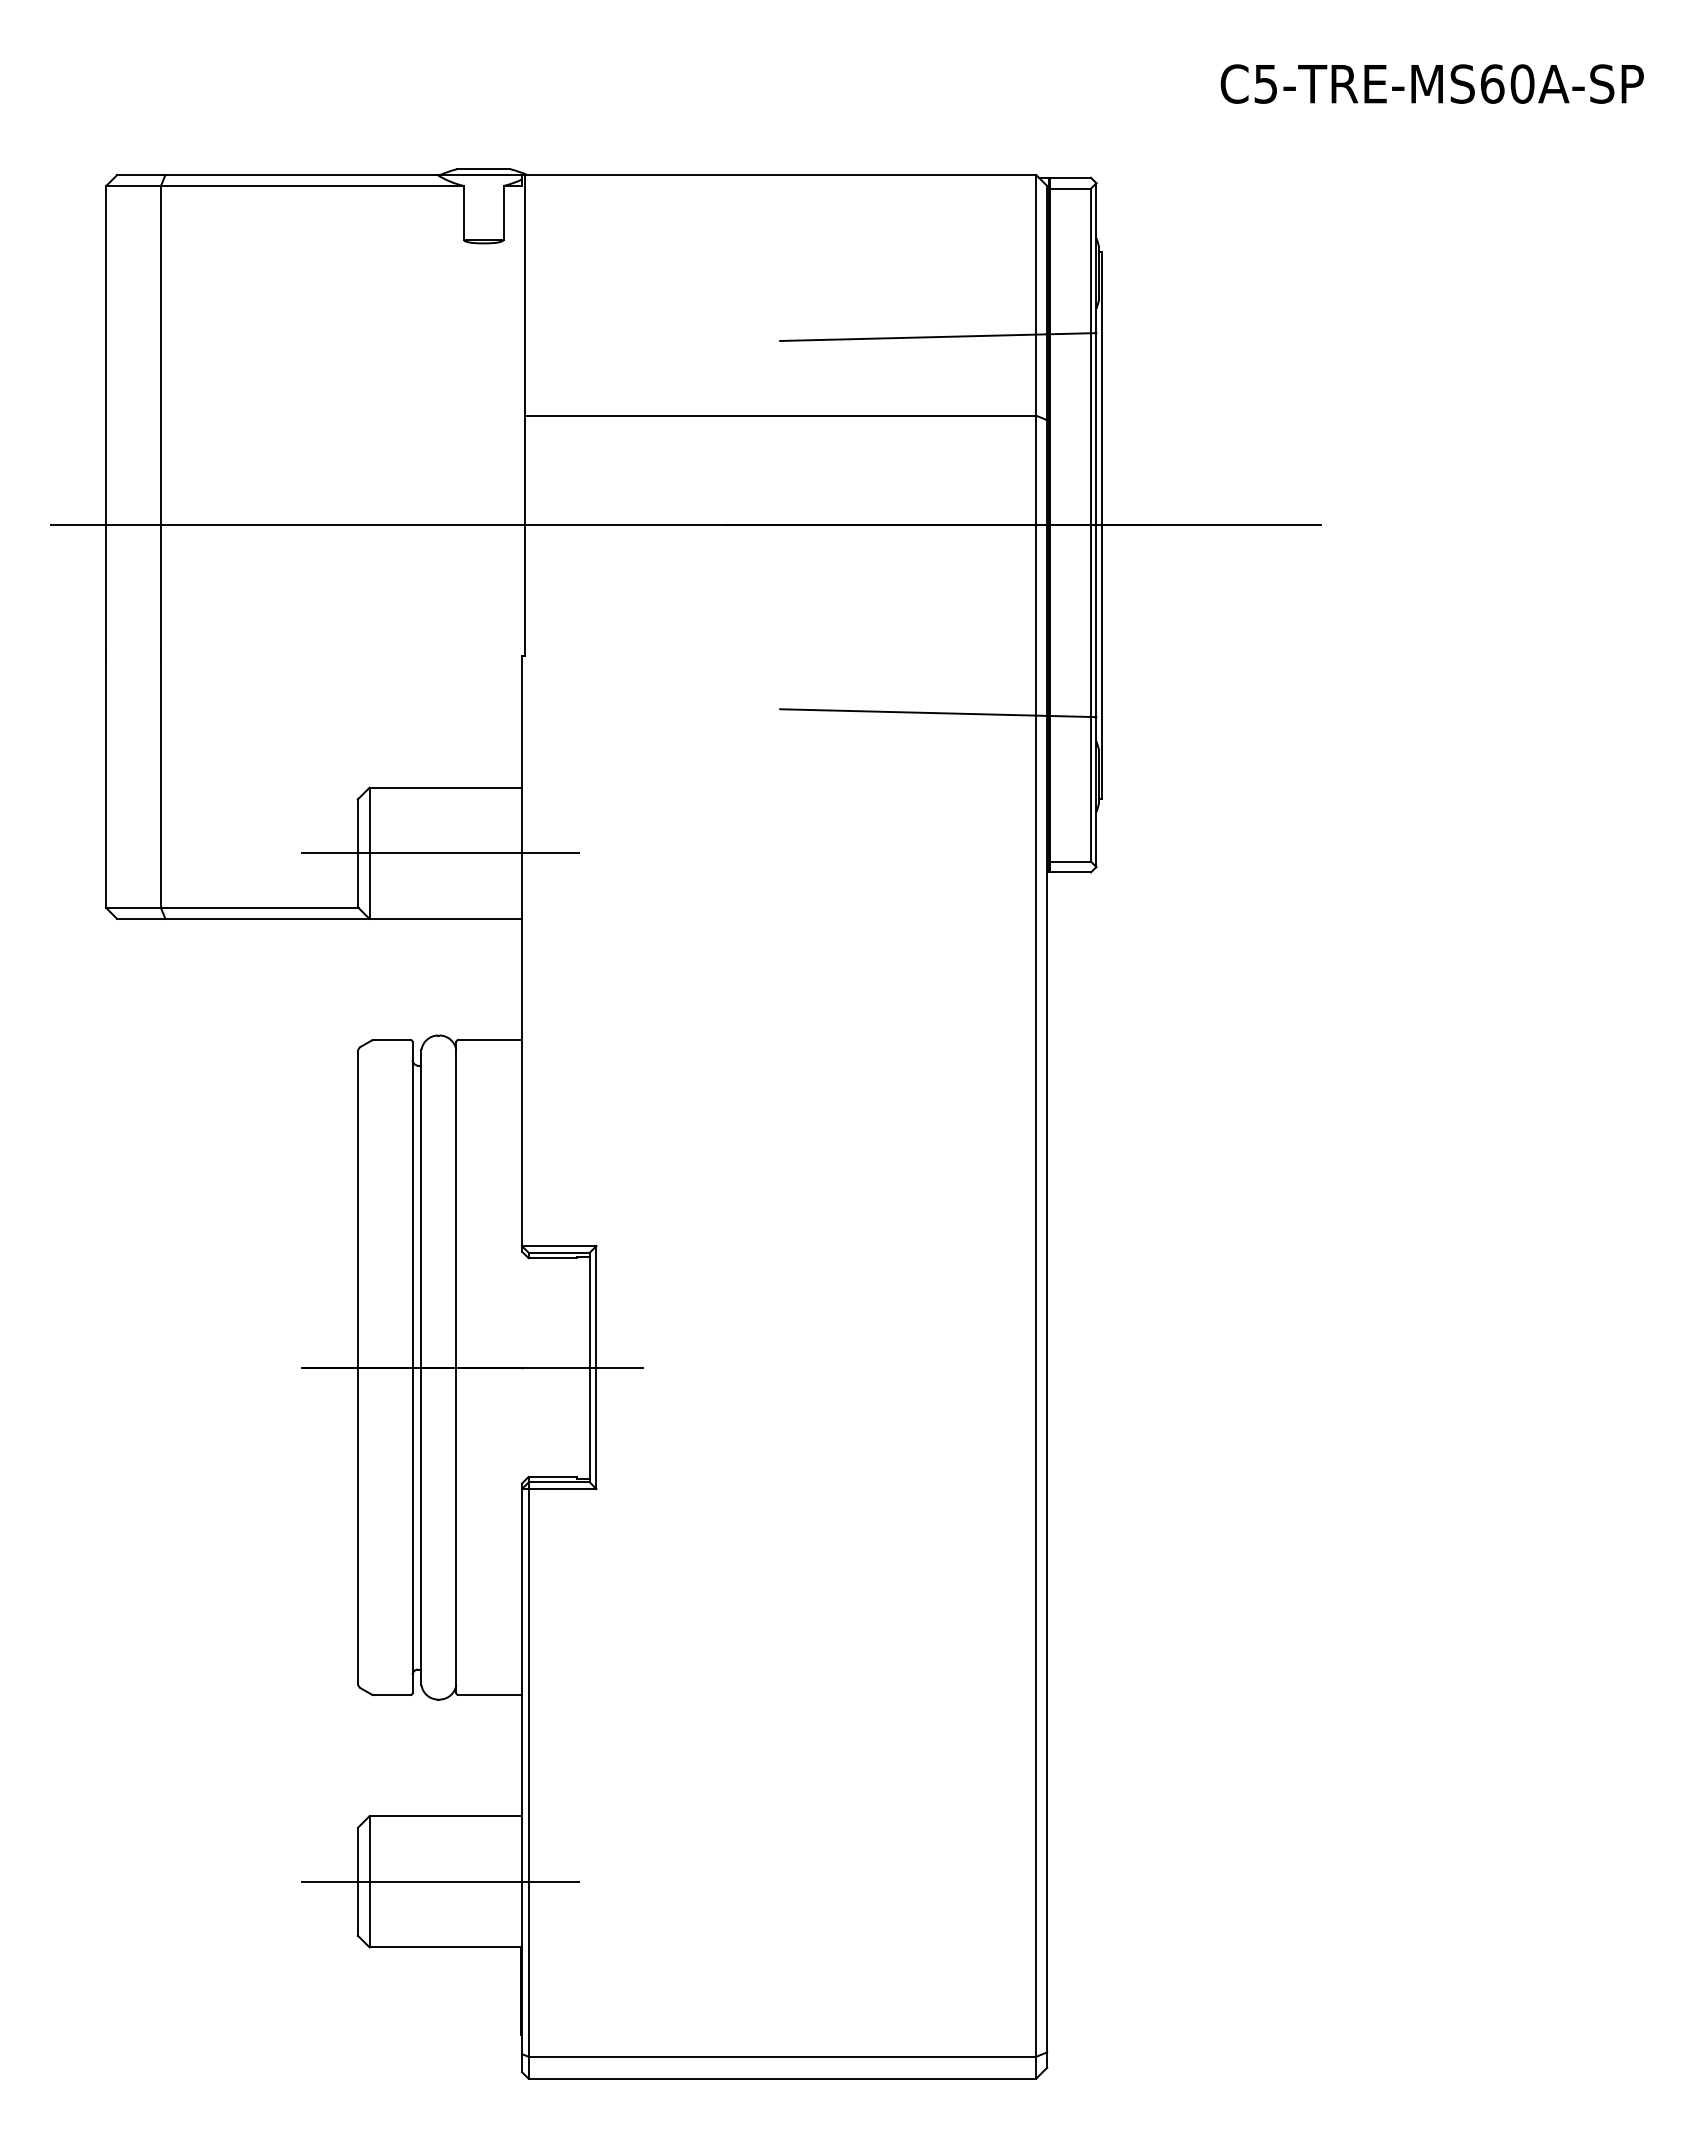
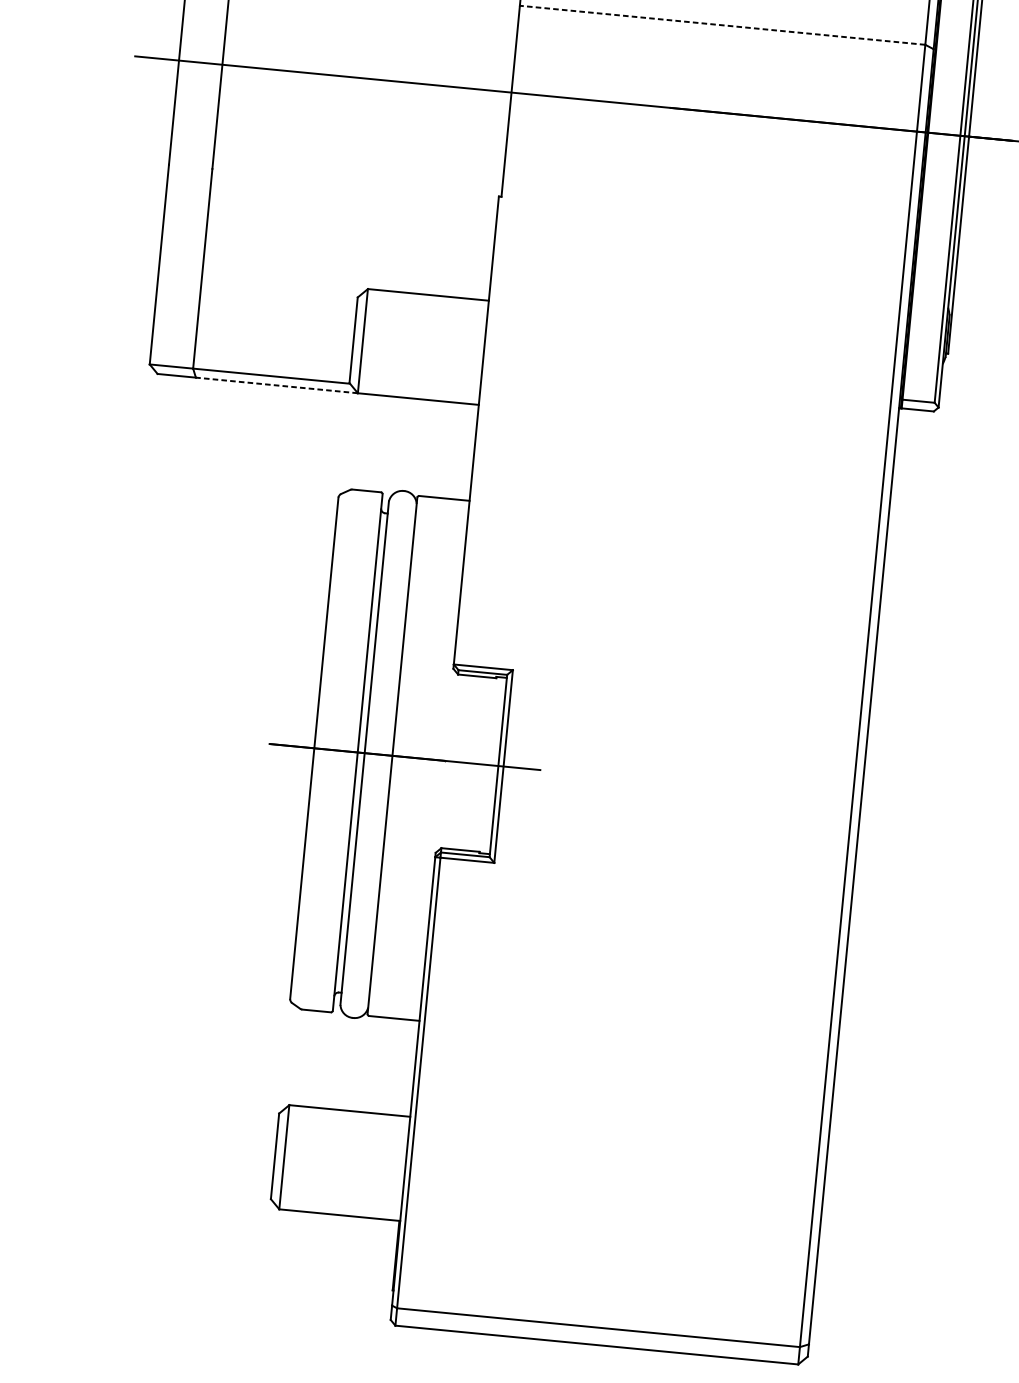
line: (780, 415) -> (722, 25), solid -> dashed
line: (938, 713) -> (825, 273), removed
line: (440, 853) -> (419, 346), removed
line: (267, 918) -> (276, 385), solid -> dashed
line: (440, 1881) -> (340, 1162), removed

